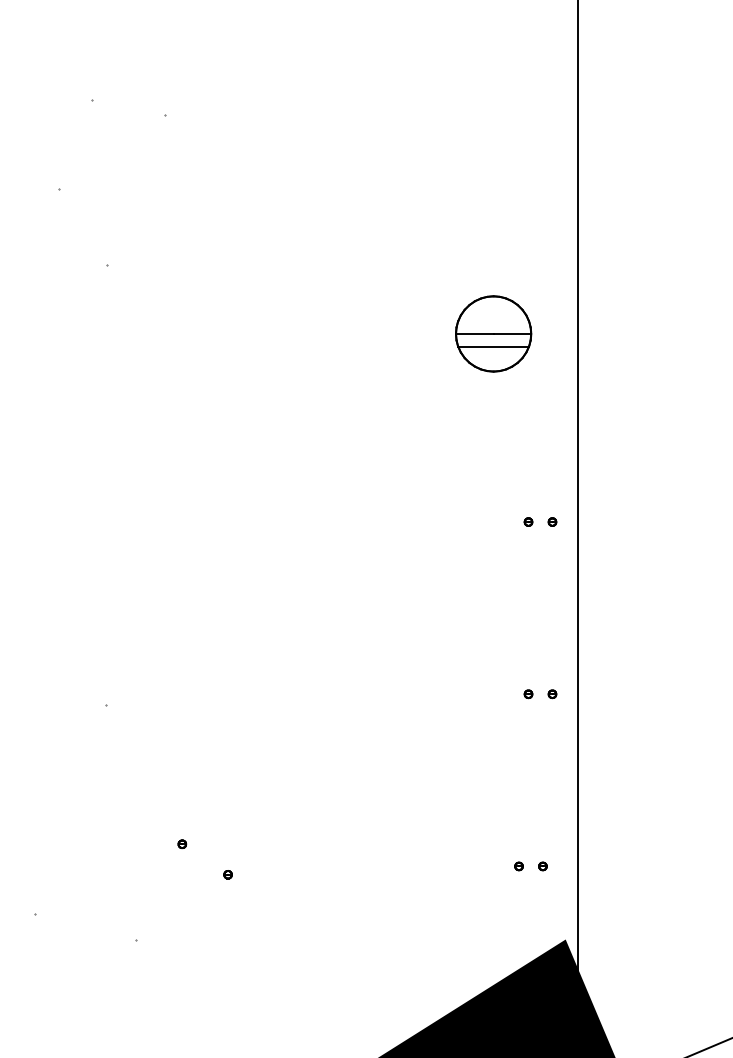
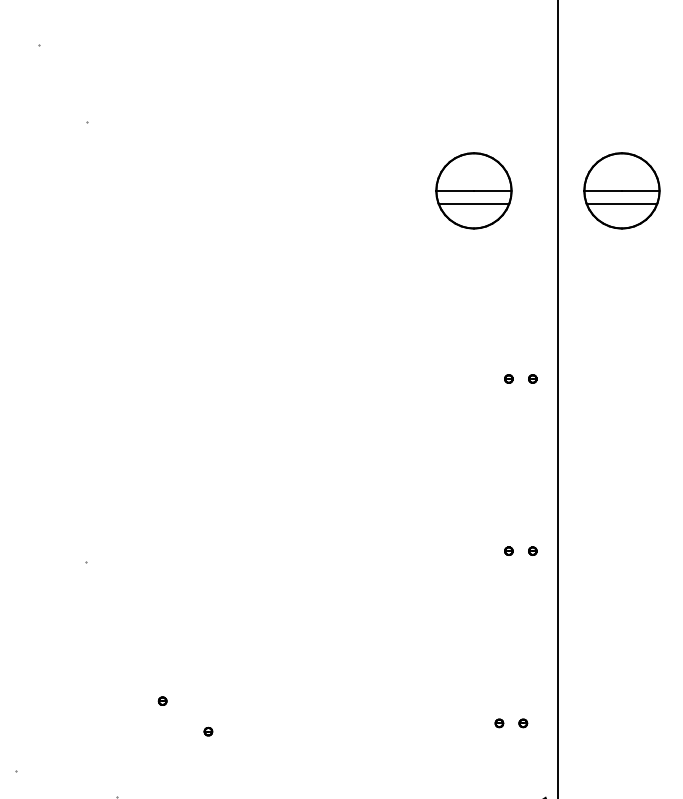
part: (641, 333) -> (621, 190), added

